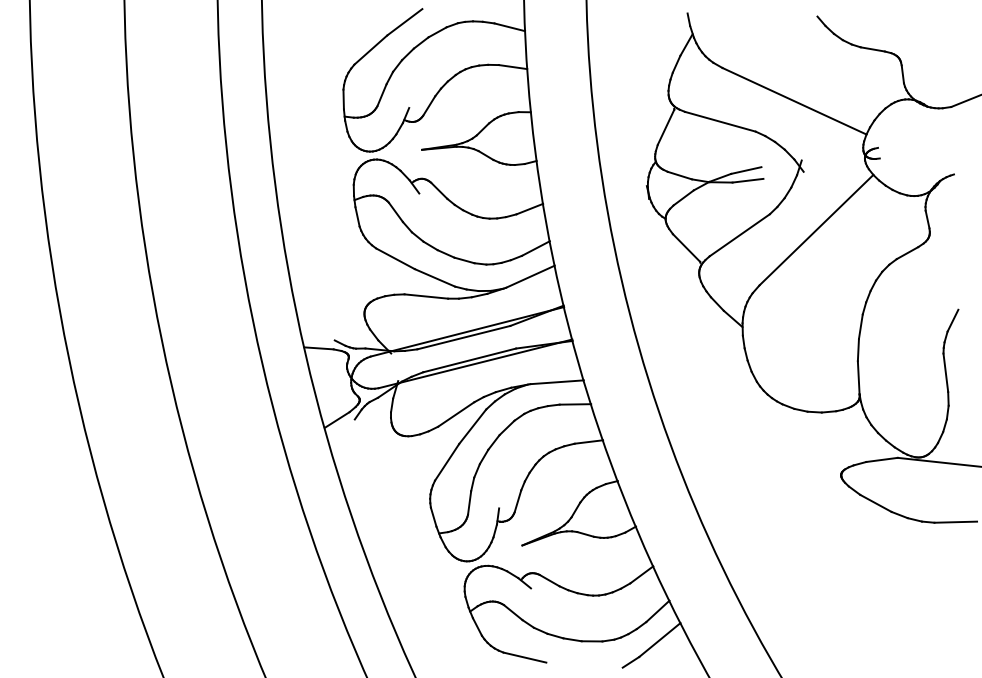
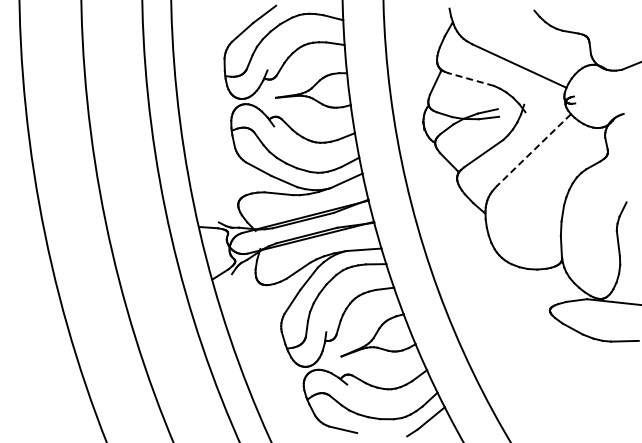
line: (719, 121) -> (470, 79), solid -> dashed
line: (816, 230) -> (533, 150), solid -> dashed

